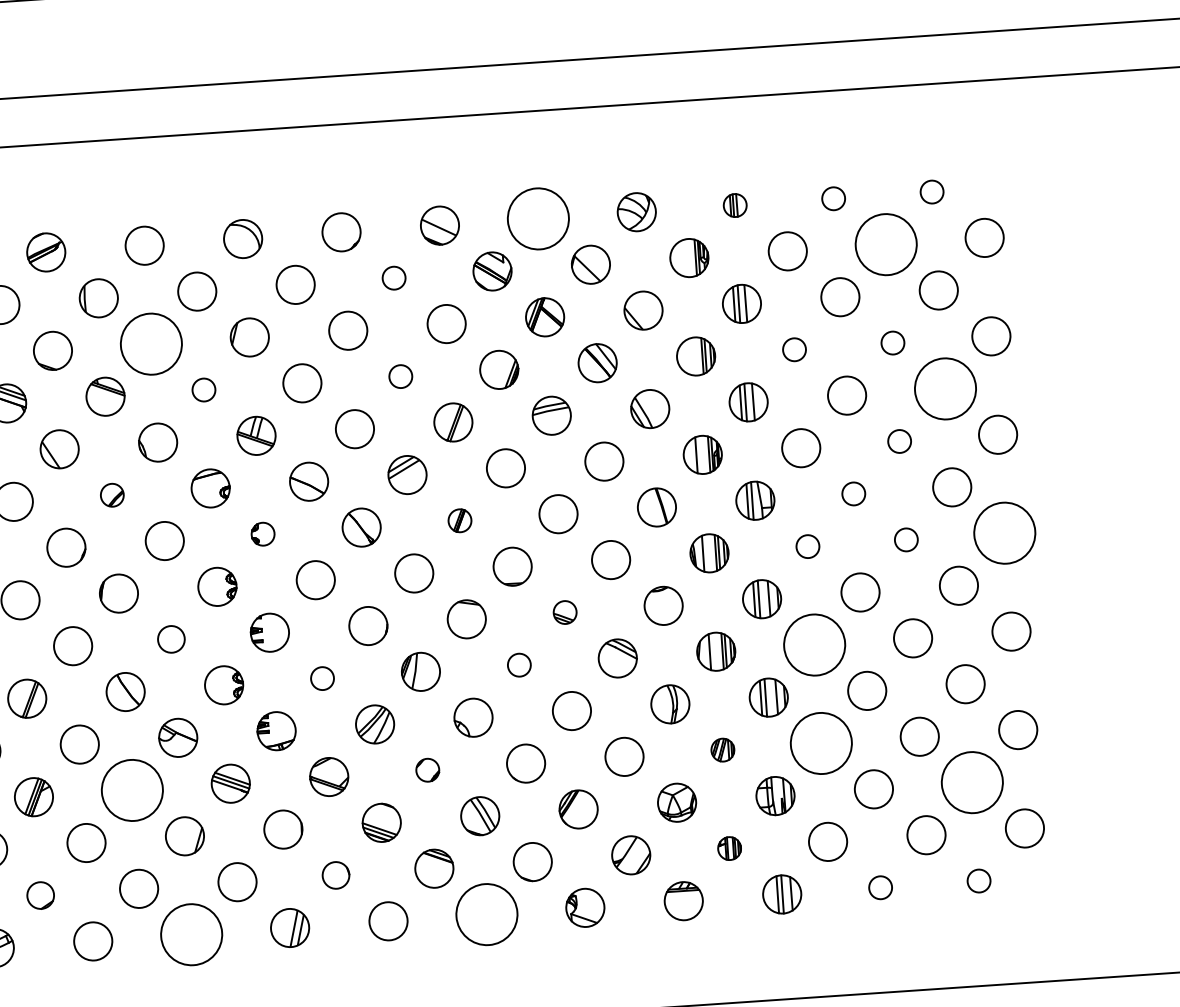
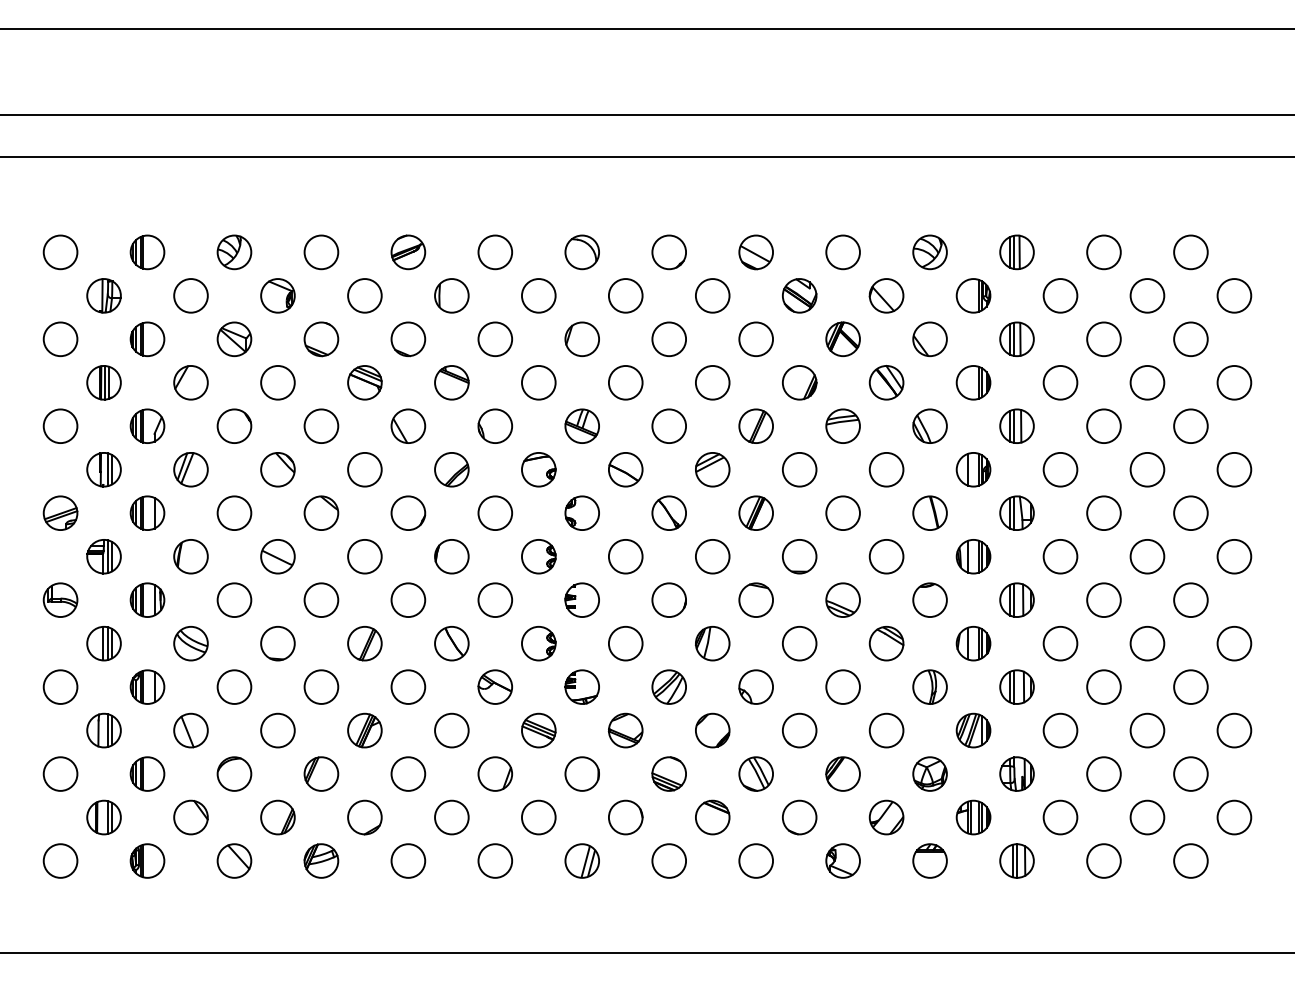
circle: (931, 192) -> (1190, 252), size x1.67
circle: (833, 198) -> (1103, 252), size x1.67
part: (734, 205) -> (1016, 252), size x1.67
circle: (537, 219) -> (842, 252), size x0.62
circle: (886, 244) -> (1147, 295), size x0.62
circle: (393, 277) -> (712, 295), size x1.67
circle: (892, 342) -> (1147, 382), size x1.67
circle: (151, 344) -> (495, 339), size x0.62
circle: (794, 349) -> (1060, 382), size x1.67
circle: (400, 376) -> (712, 382), size x1.67
circle: (203, 389) -> (538, 382), size x1.67
circle: (945, 389) -> (1190, 426), size x0.62
circle: (899, 441) -> (1147, 469), size x1.67
circle: (853, 493) -> (1103, 512), size x1.67
part: (111, 494) -> (451, 469), size x1.67
part: (459, 520) -> (755, 512), size x1.67
circle: (1004, 532) -> (1234, 556), size x0.62
part: (262, 533) -> (581, 512), size x1.67
circle: (906, 539) -> (1147, 556), size x1.67
circle: (807, 546) -> (1060, 556), size x1.67
part: (564, 611) -> (842, 599), size x1.67
circle: (170, 638) -> (494, 599), size x1.43
circle: (814, 644) -> (1060, 643), size x0.62
circle: (519, 665) -> (799, 643), size x1.67
circle: (322, 678) -> (625, 643), size x1.67
circle: (821, 743) -> (1060, 730), size x0.62
part: (722, 750) -> (973, 730), size x1.67
part: (427, 770) -> (712, 730), size x1.67
circle: (971, 781) -> (1190, 773), size x0.62
circle: (131, 790) -> (451, 730), size x0.62
part: (729, 848) -> (973, 817), size x1.67
part: (335, 875) -> (625, 817), size x1.43
circle: (978, 880) -> (1190, 860), size x1.67
circle: (880, 887) -> (1103, 860), size x1.67
part: (40, 895) -> (364, 817), size x1.43
circle: (487, 913) -> (756, 860), size x0.62
circle: (191, 934) -> (495, 860), size x0.62

